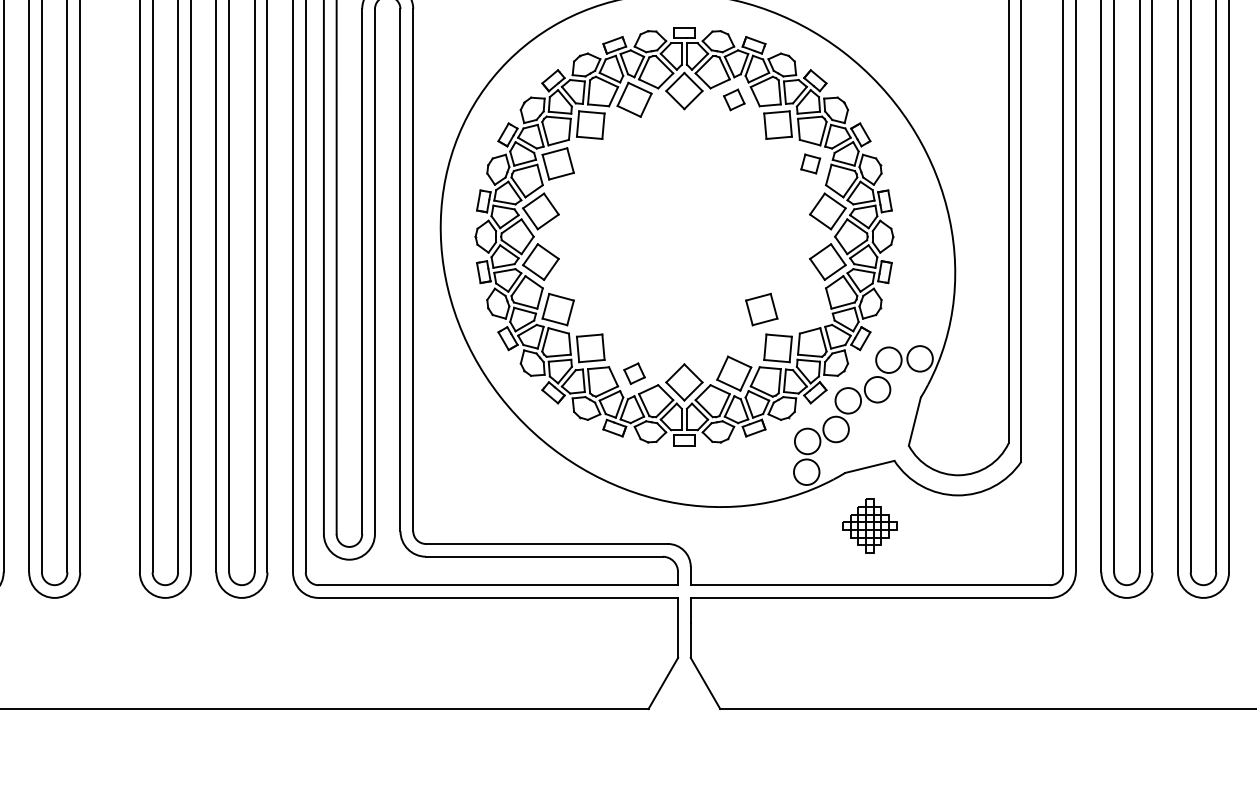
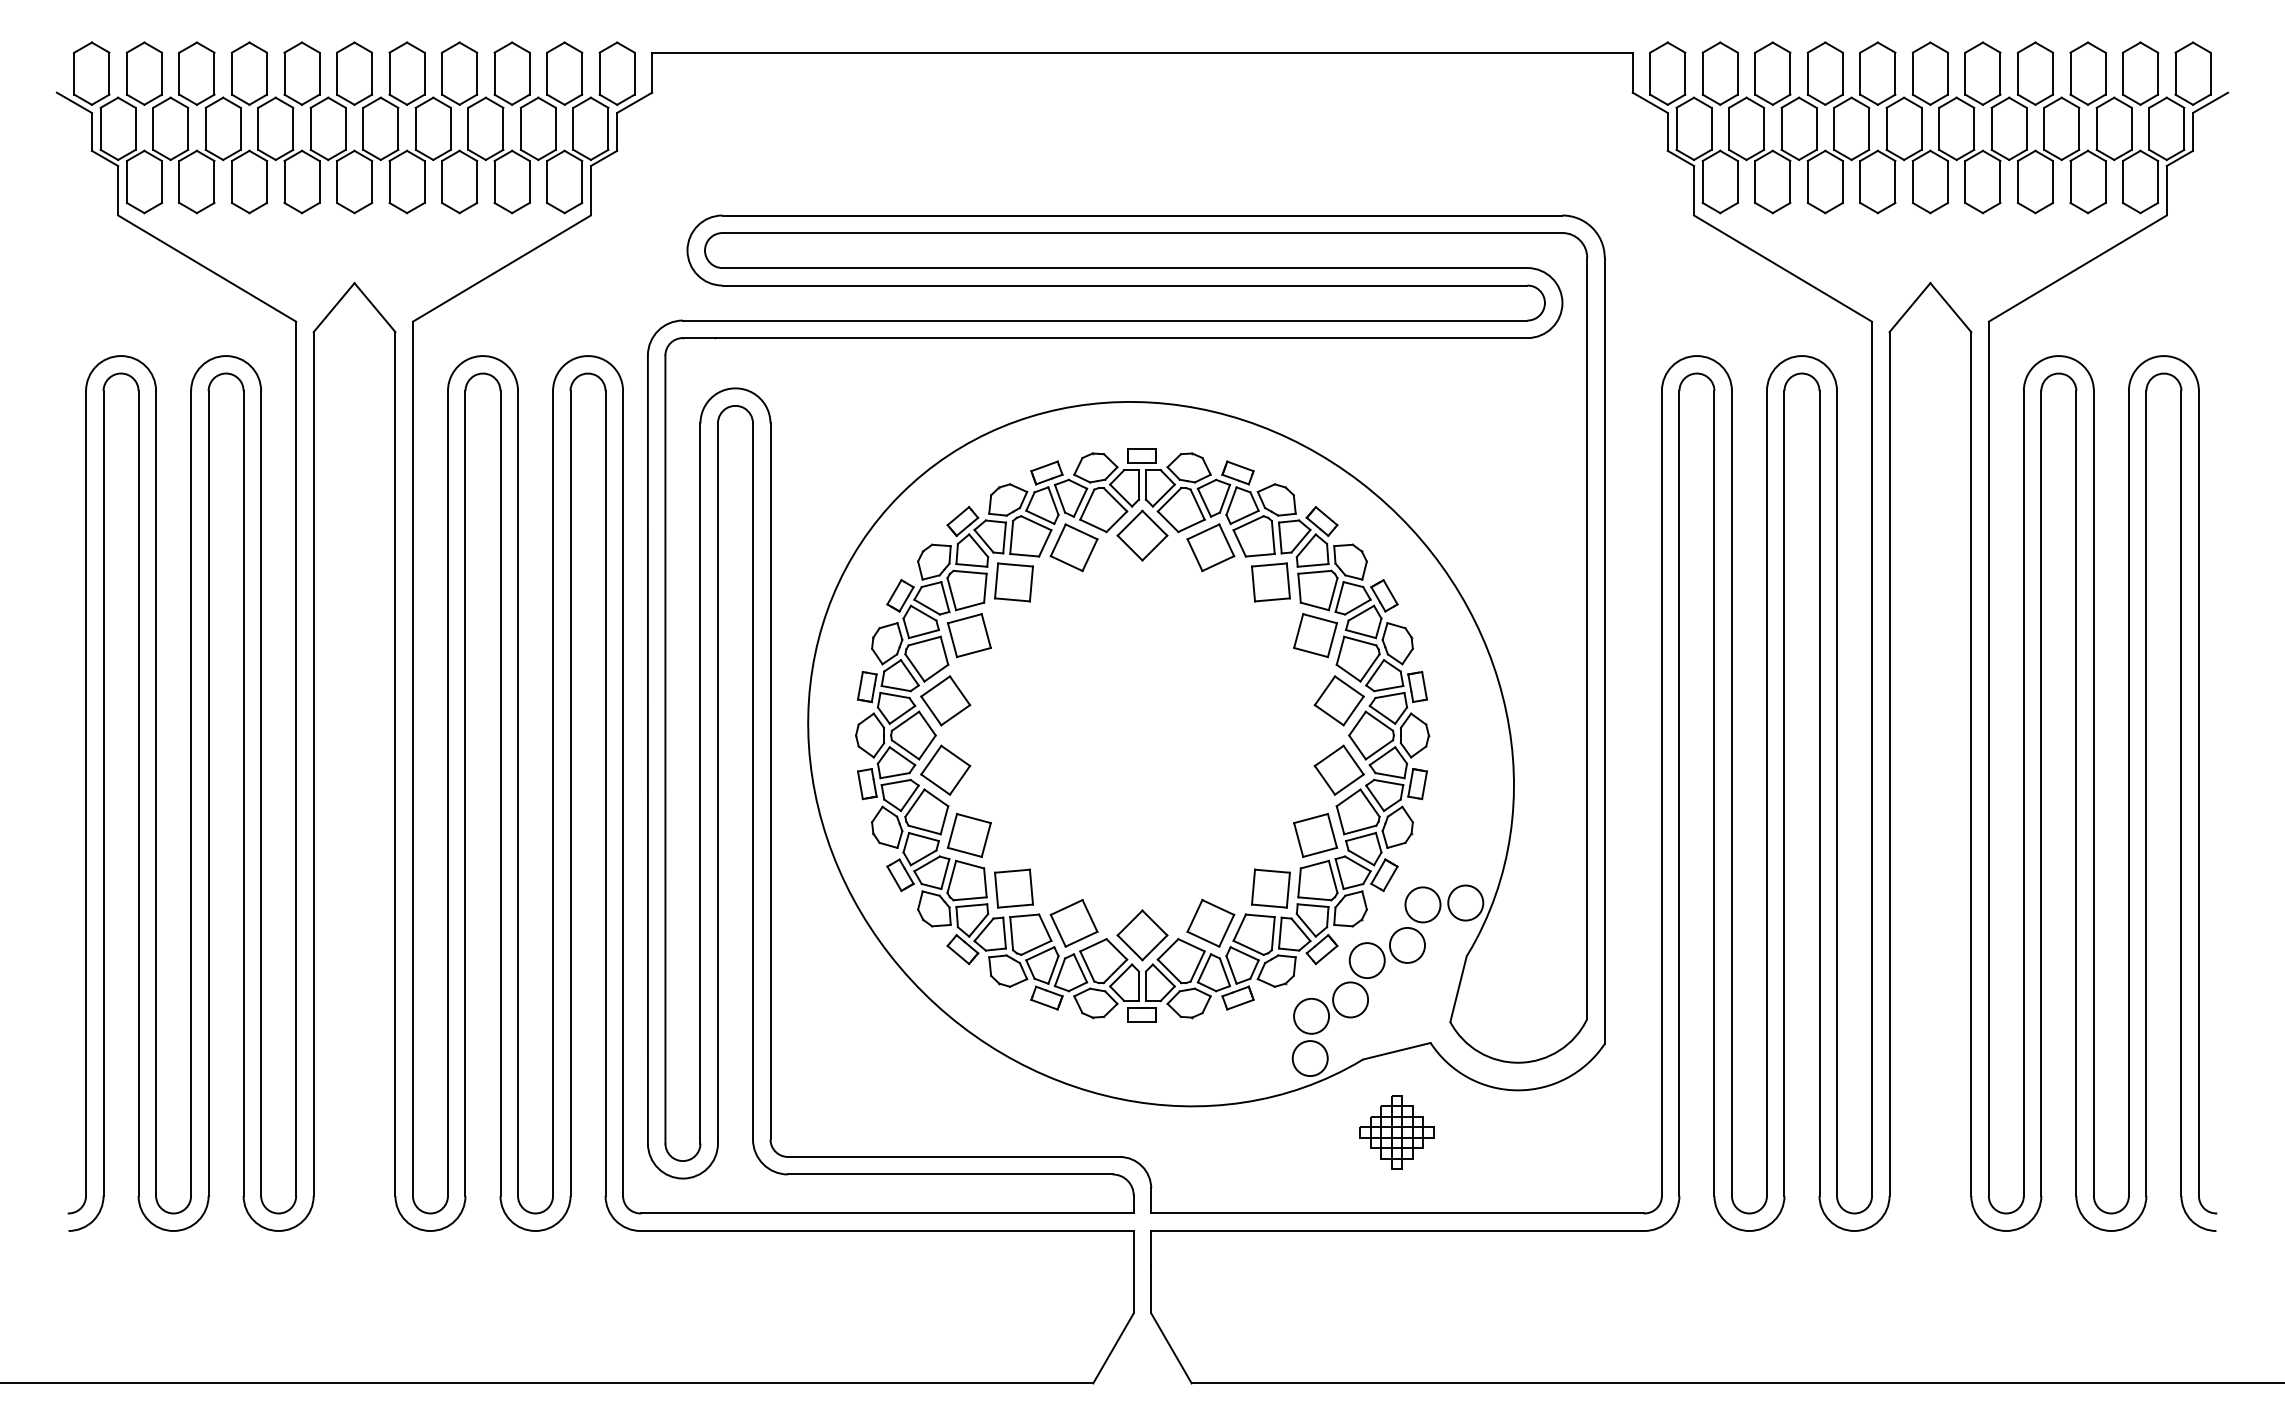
part: (734, 99) -> (1210, 547), size x1.67
part: (810, 163) -> (1315, 635), size x1.67
part: (761, 309) -> (1315, 835), moved
part: (634, 373) -> (1073, 923), size x1.67

